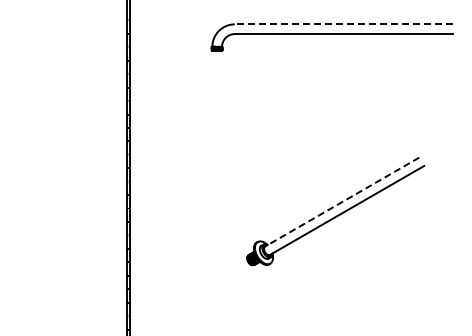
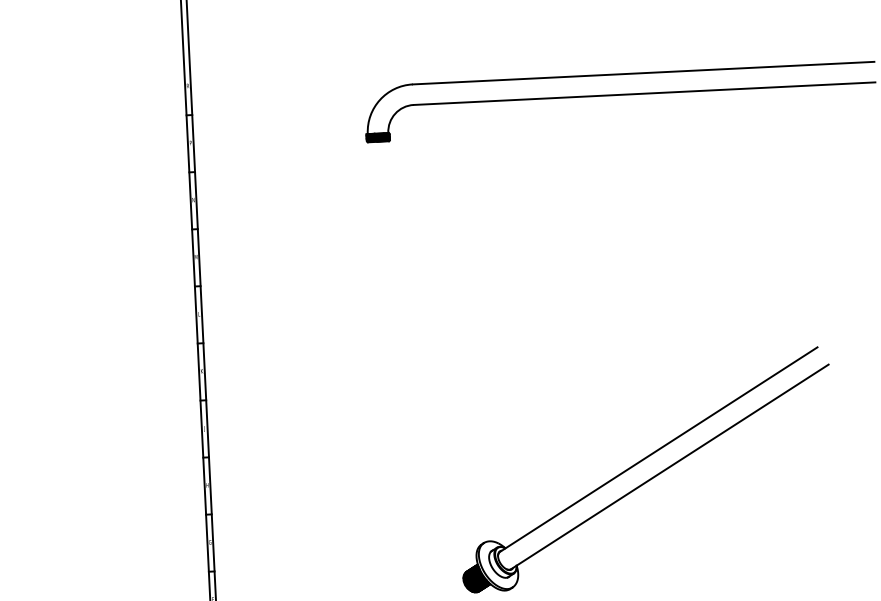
line: (343, 24) -> (643, 73), dashed -> solid
line: (341, 202) -> (657, 450), dashed -> solid

